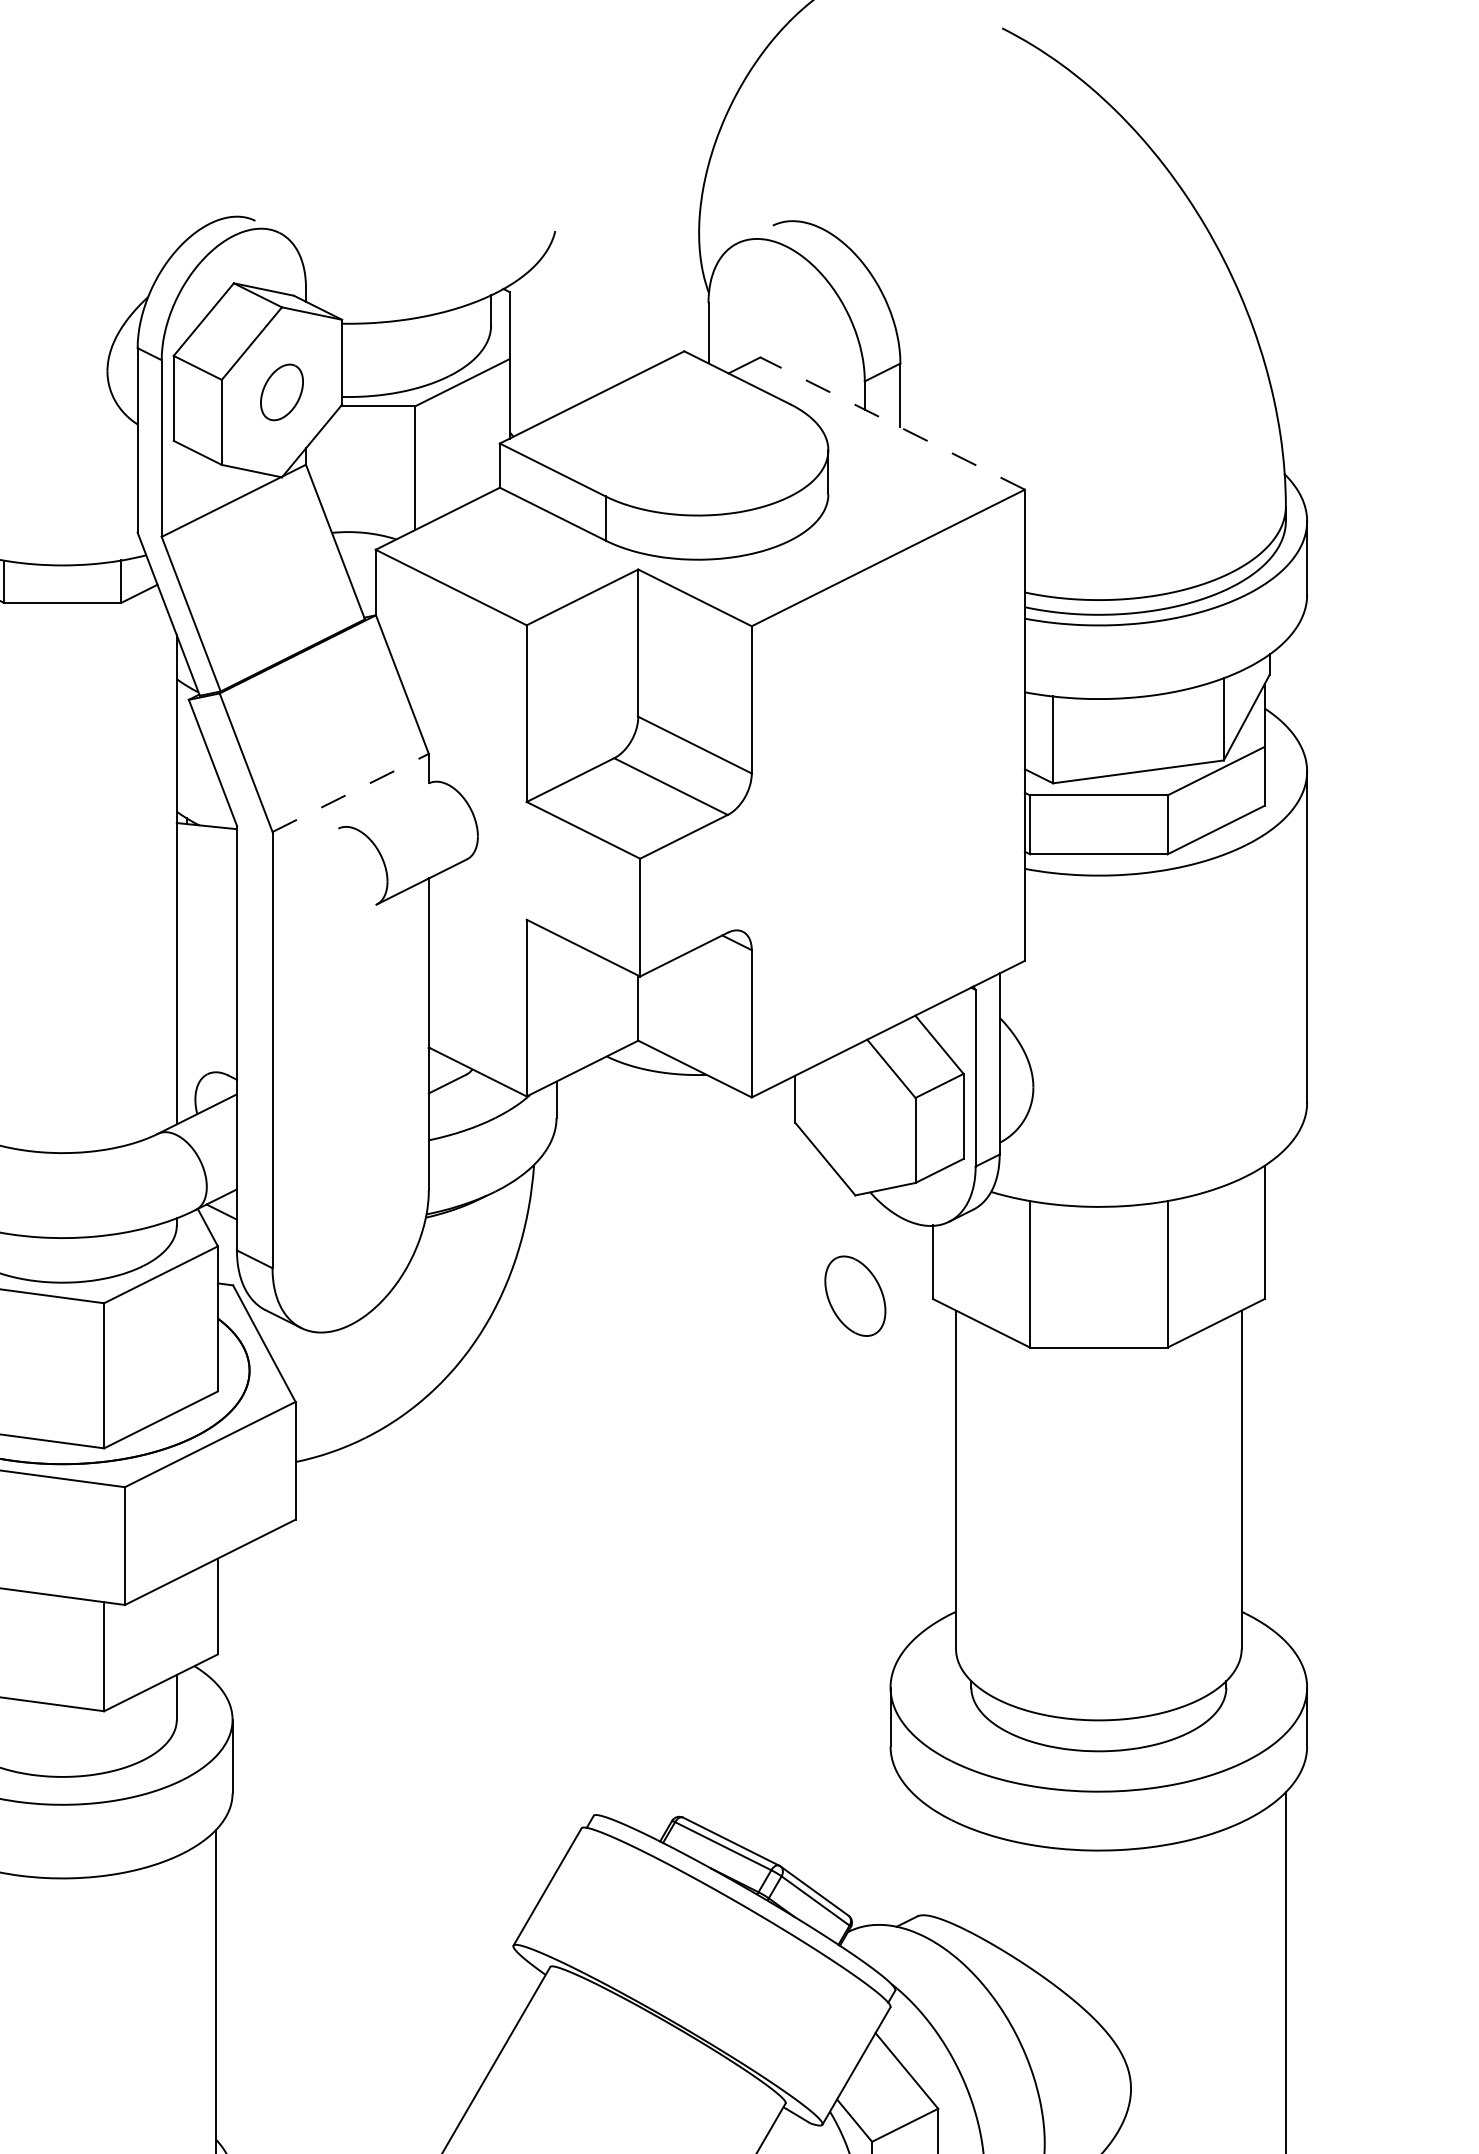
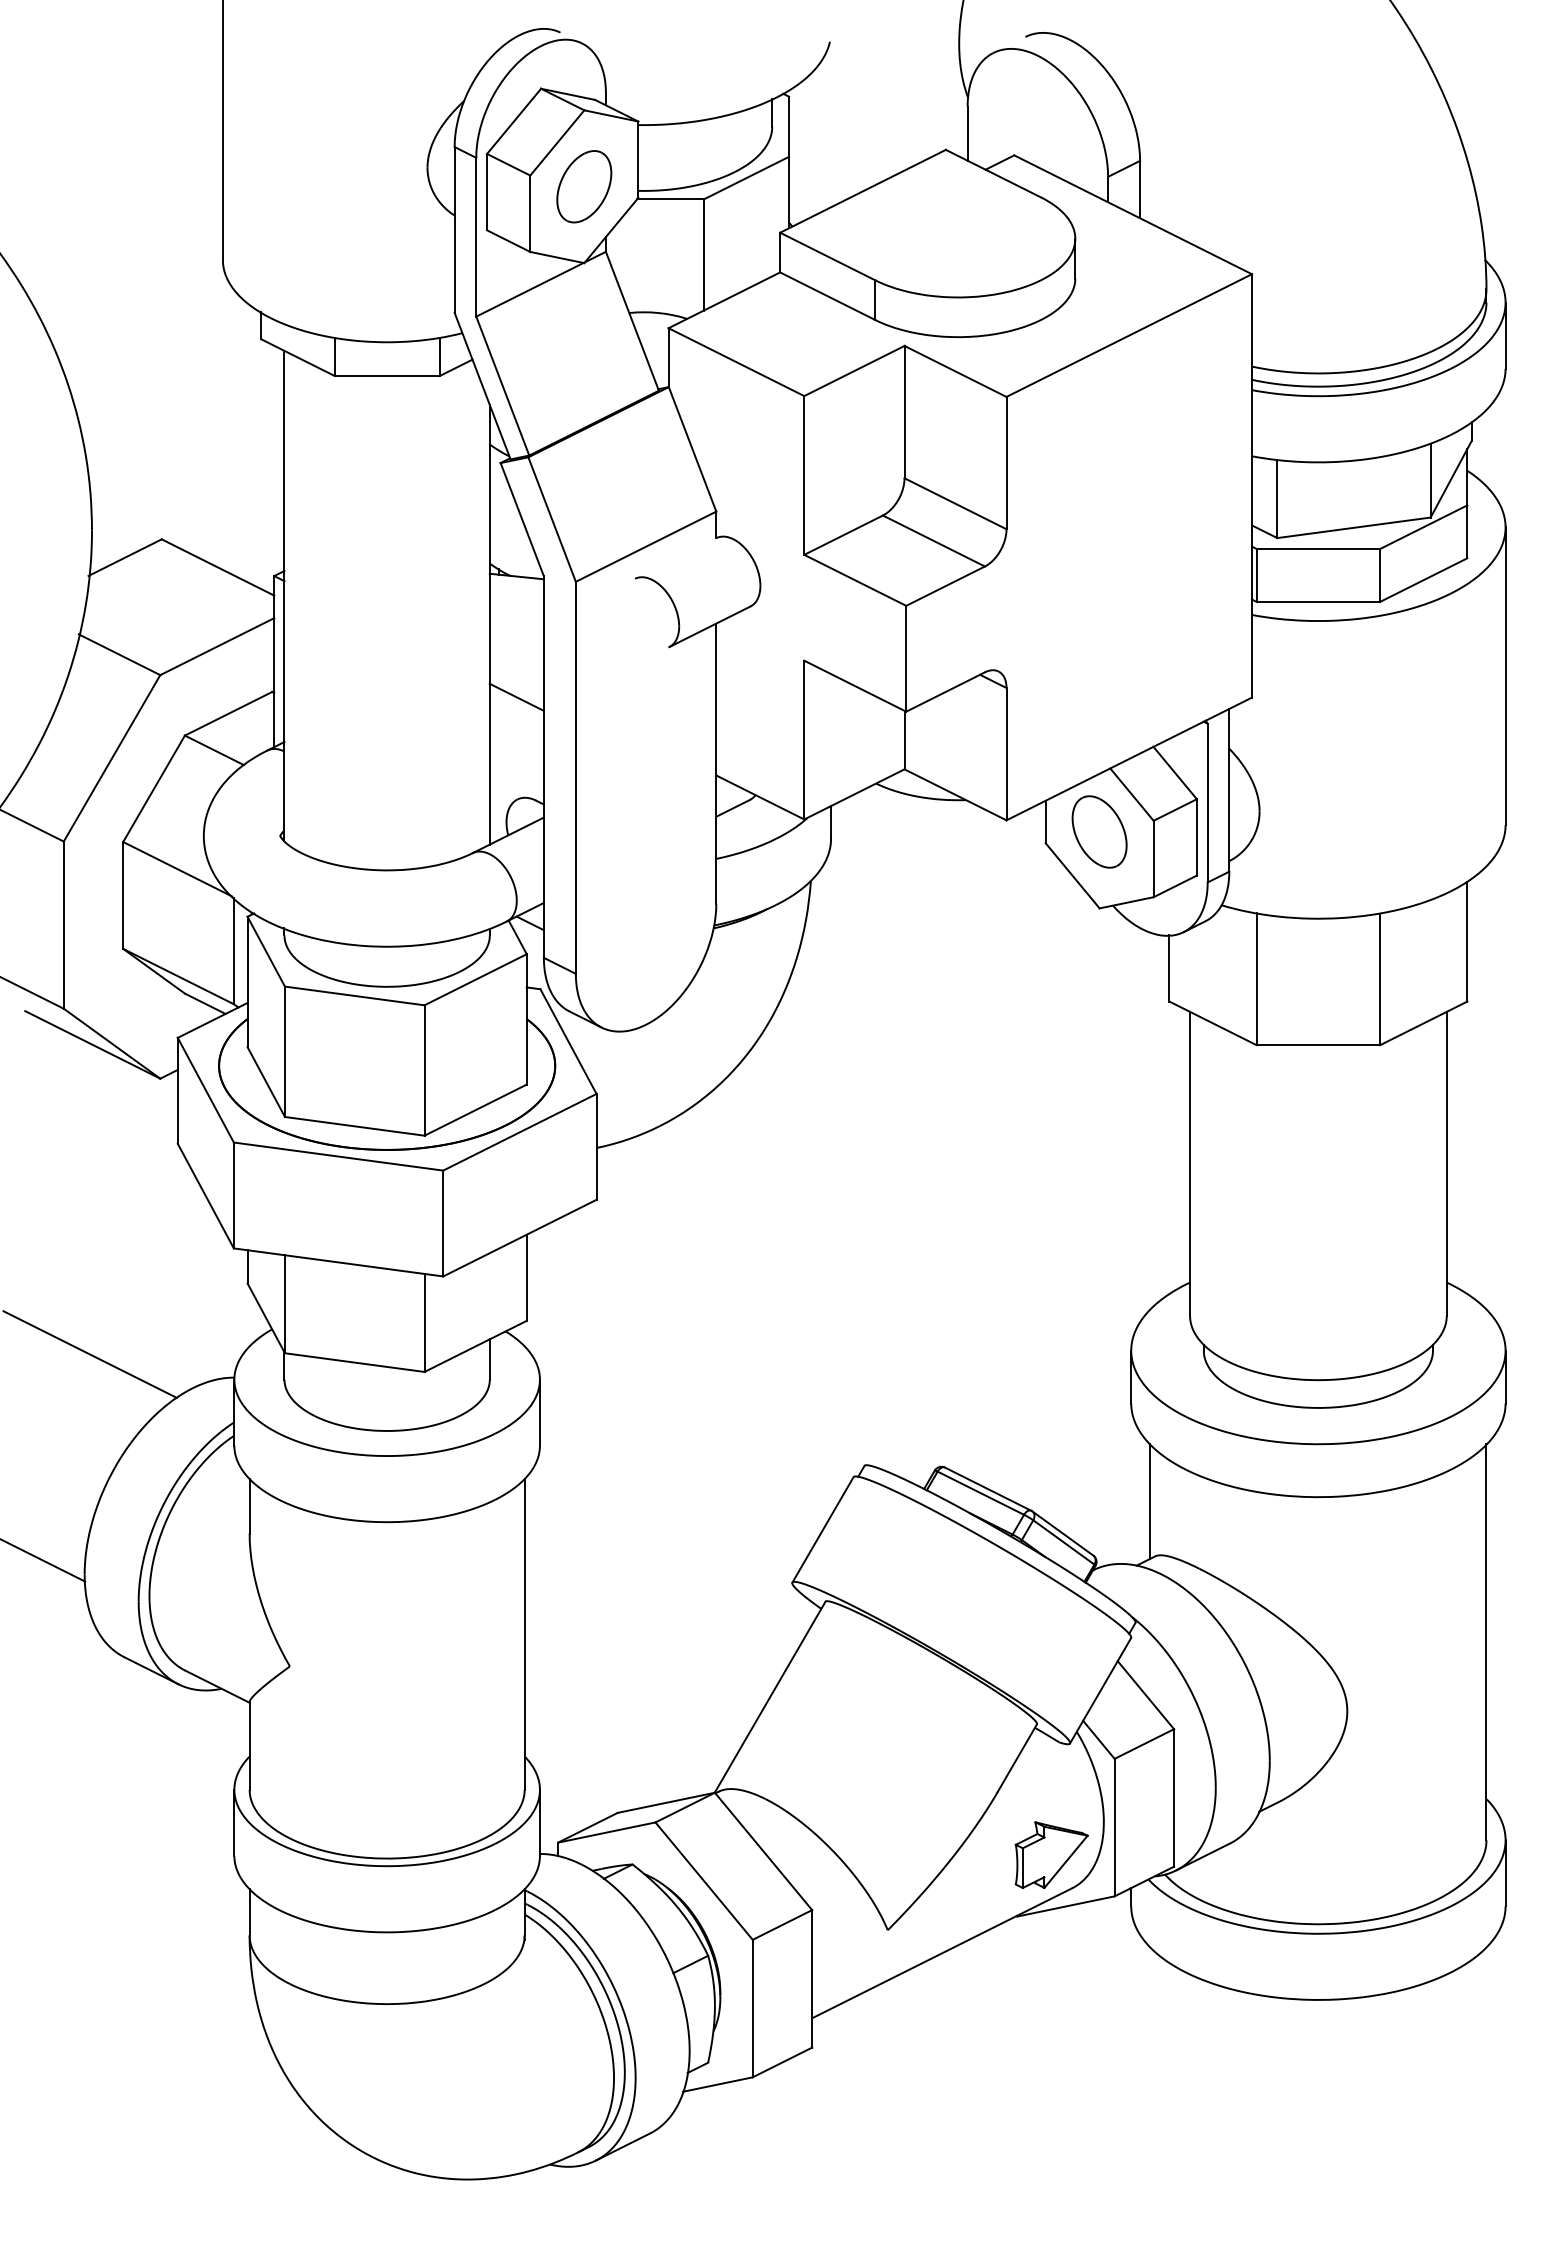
part: (282, 392) -> (584, 186), size x1.43
line: (893, 423) -> (1133, 214), dashed -> solid
line: (351, 792) -> (646, 546), dashed -> solid
line: (206, 959) -> (516, 696), added
part: (855, 1295) -> (1099, 831), moved
line: (912, 1855) -> (1150, 1501), added

